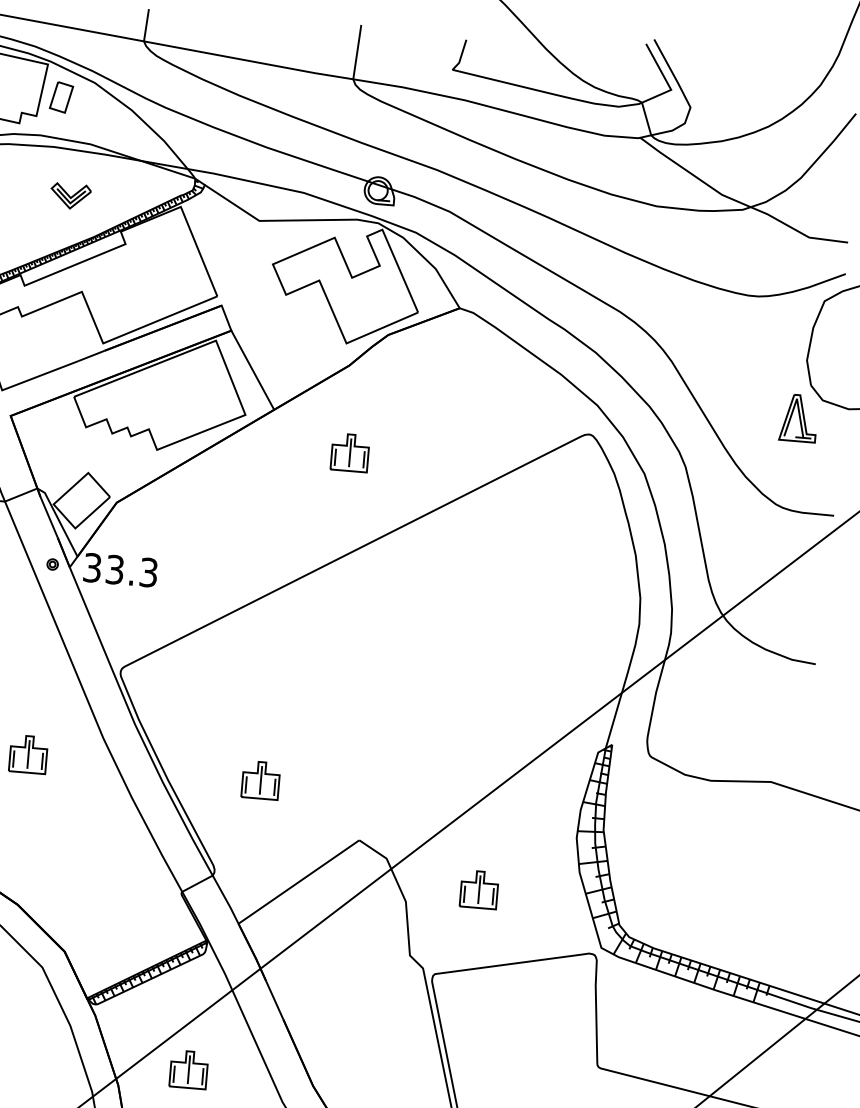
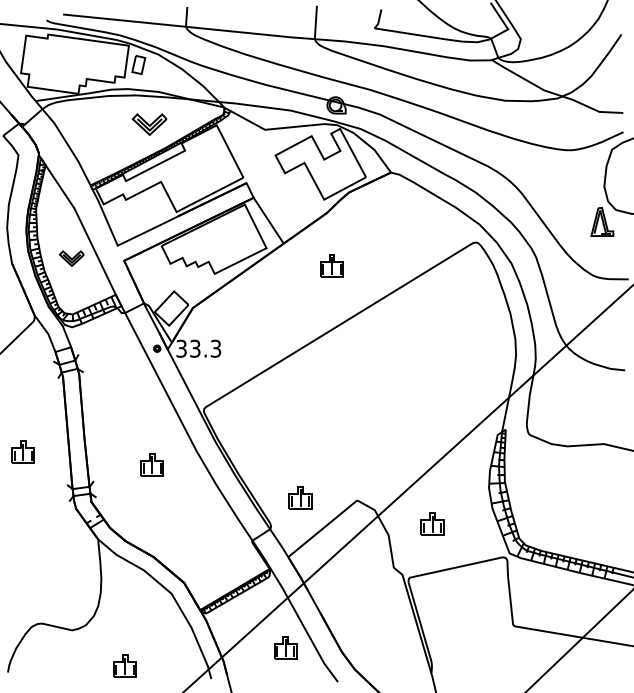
part: (69, 196) -> (148, 124), size x1.4
part: (260, 779) -> (300, 497), moved
part: (188, 1068) -> (285, 647), moved

